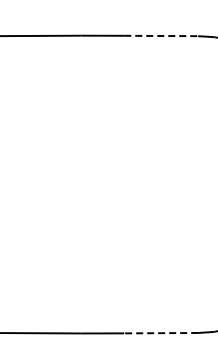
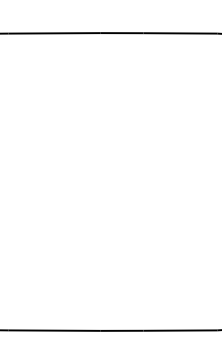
line: (161, 36) -> (180, 33), dashed -> solid
line: (161, 333) -> (180, 330), dashed -> solid

